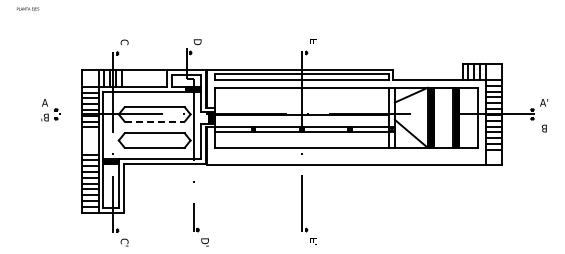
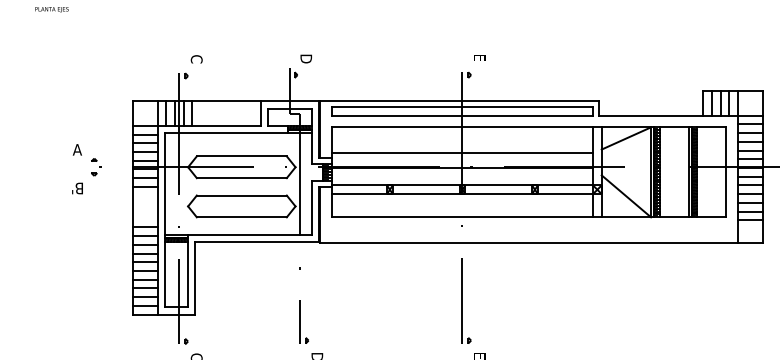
line: (301, 105) -> (461, 153), added
text: (44, 117) -> (76, 188), moved
line: (155, 121) -> (243, 177), dashed -> solid

